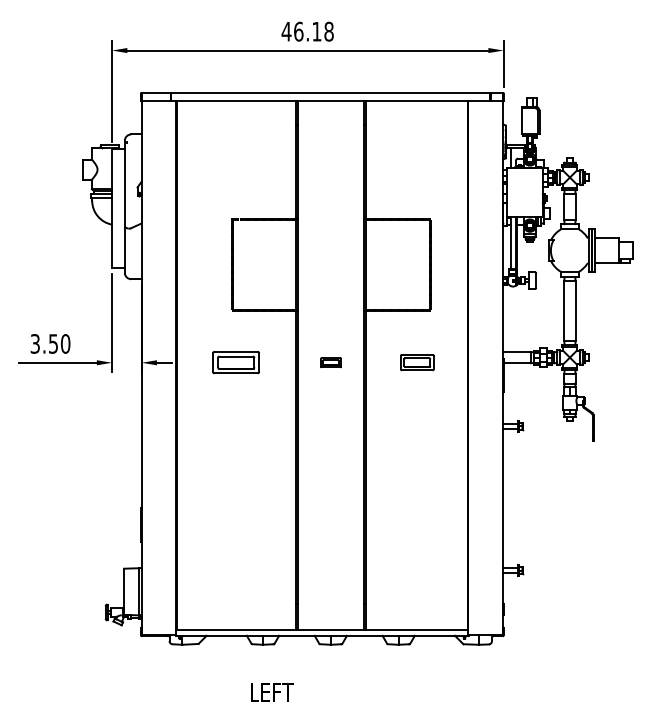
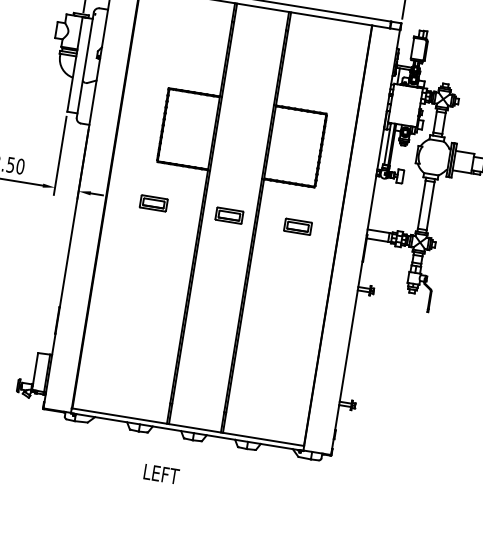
part: (235, 362) -> (153, 203), size x0.71
part: (330, 362) -> (228, 215), size x1.67
text: (272, 692) -> (161, 474), moved

